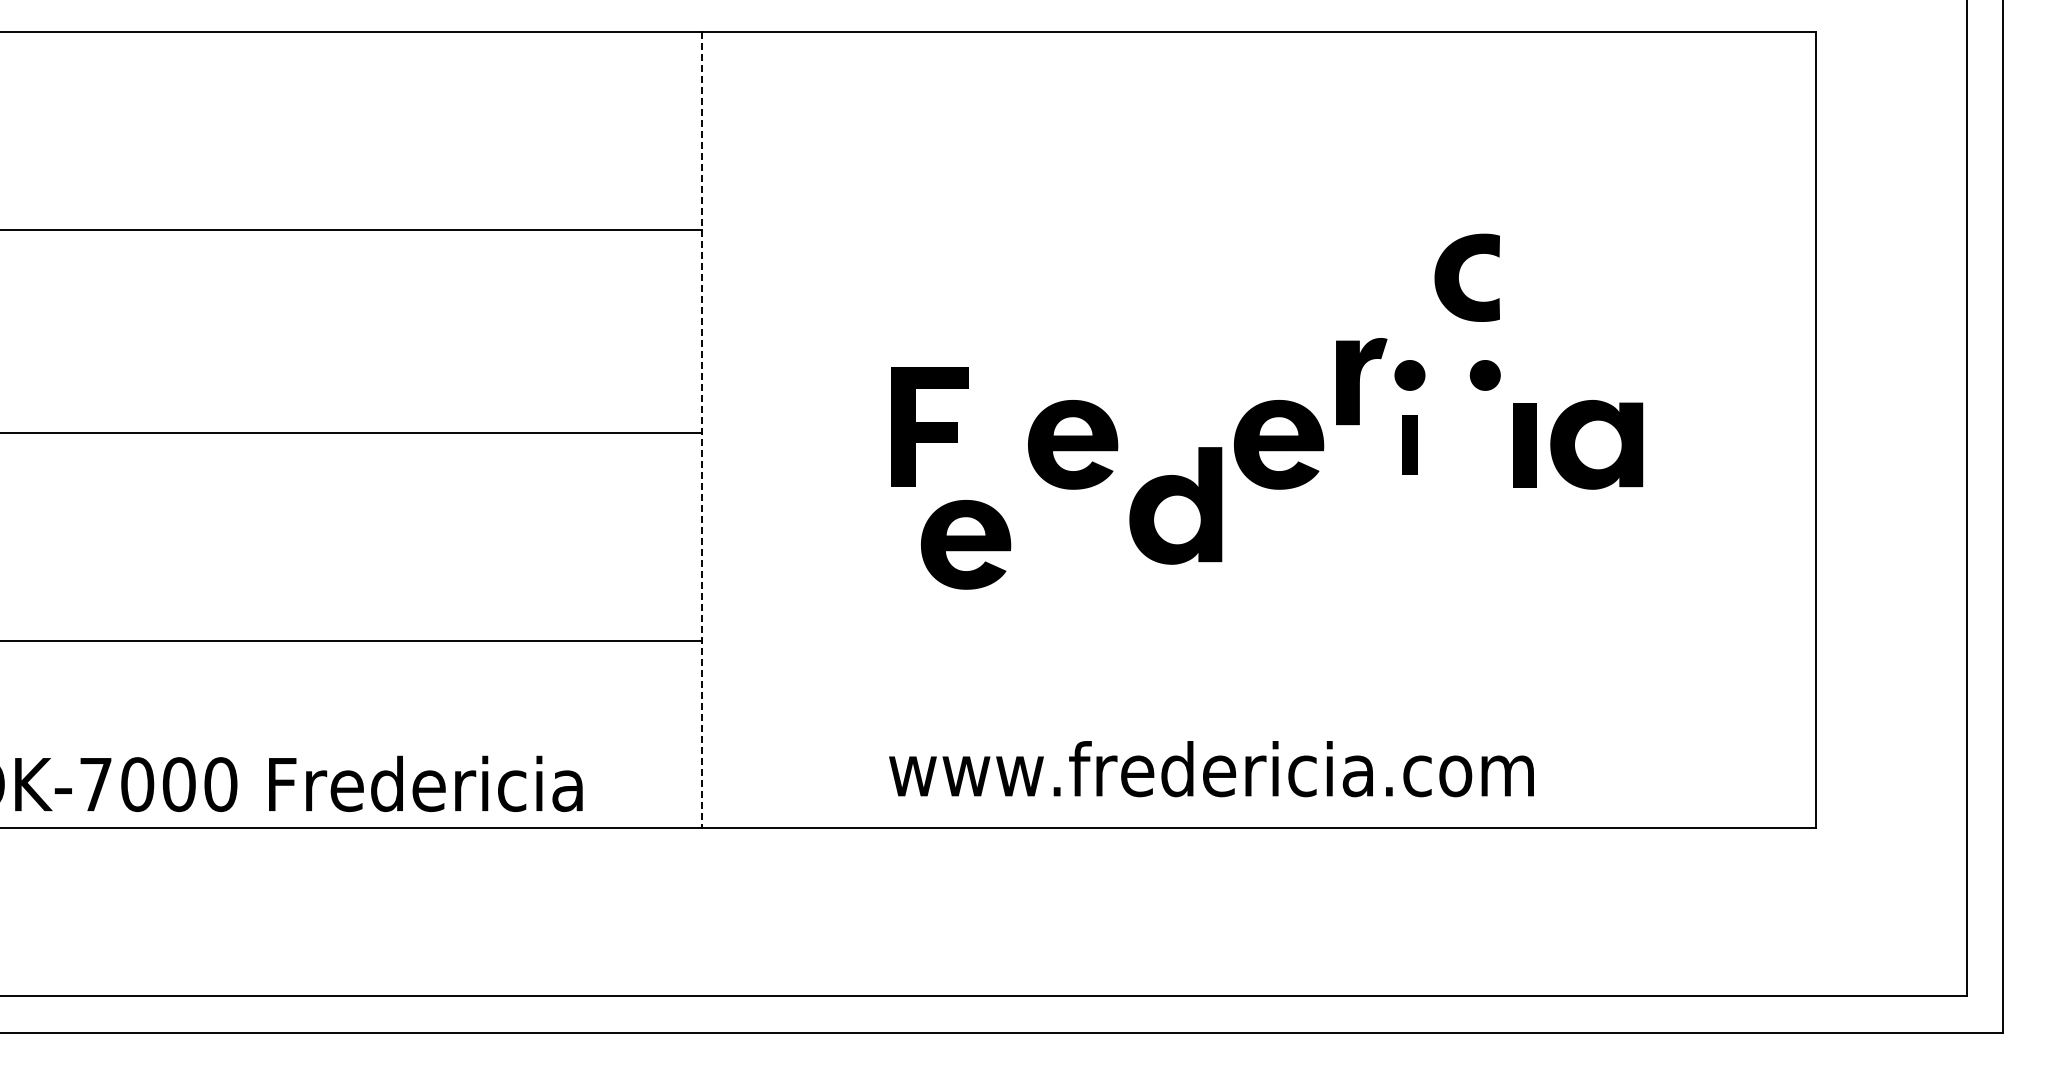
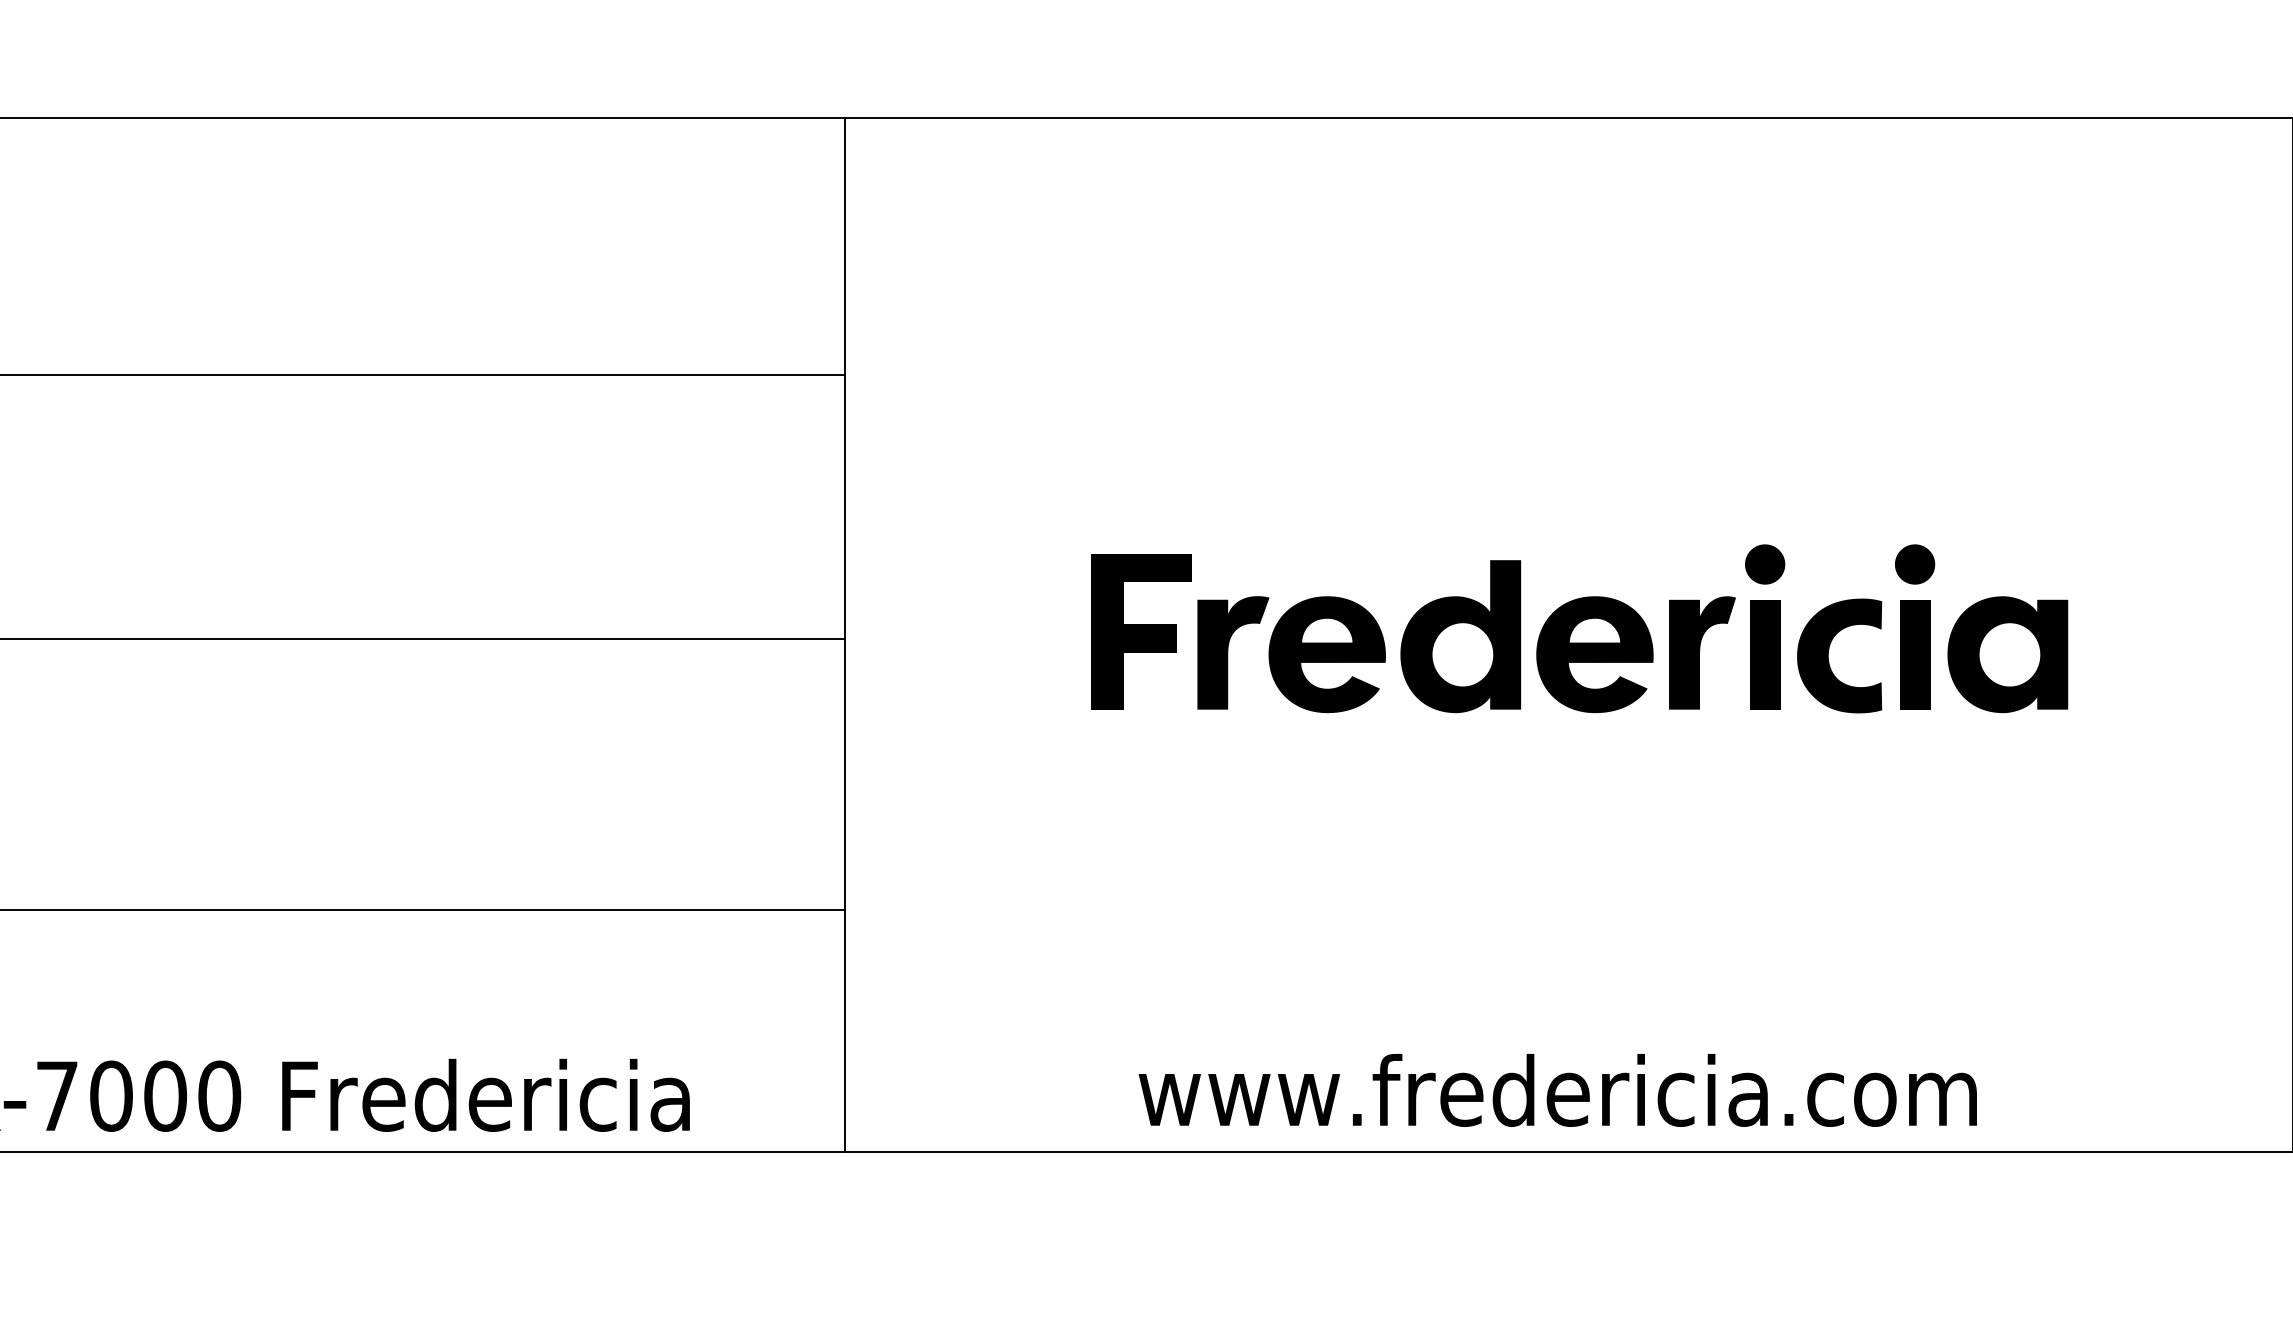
part: (1458, 277) -> (1828, 655), moved
part: (1484, 375) -> (1913, 564), moved
part: (1361, 381) -> (1702, 652), moved
line: (702, 429) -> (845, 634), dashed -> solid
fill: (1000, 443) -> (1232, 652), added
part: (1409, 445) -> (1764, 655), size x1.43
part: (1175, 505) -> (1460, 636), moved
part: (966, 544) -> (1188, 784), removed
text: (1211, 769) -> (1557, 1090), moved

